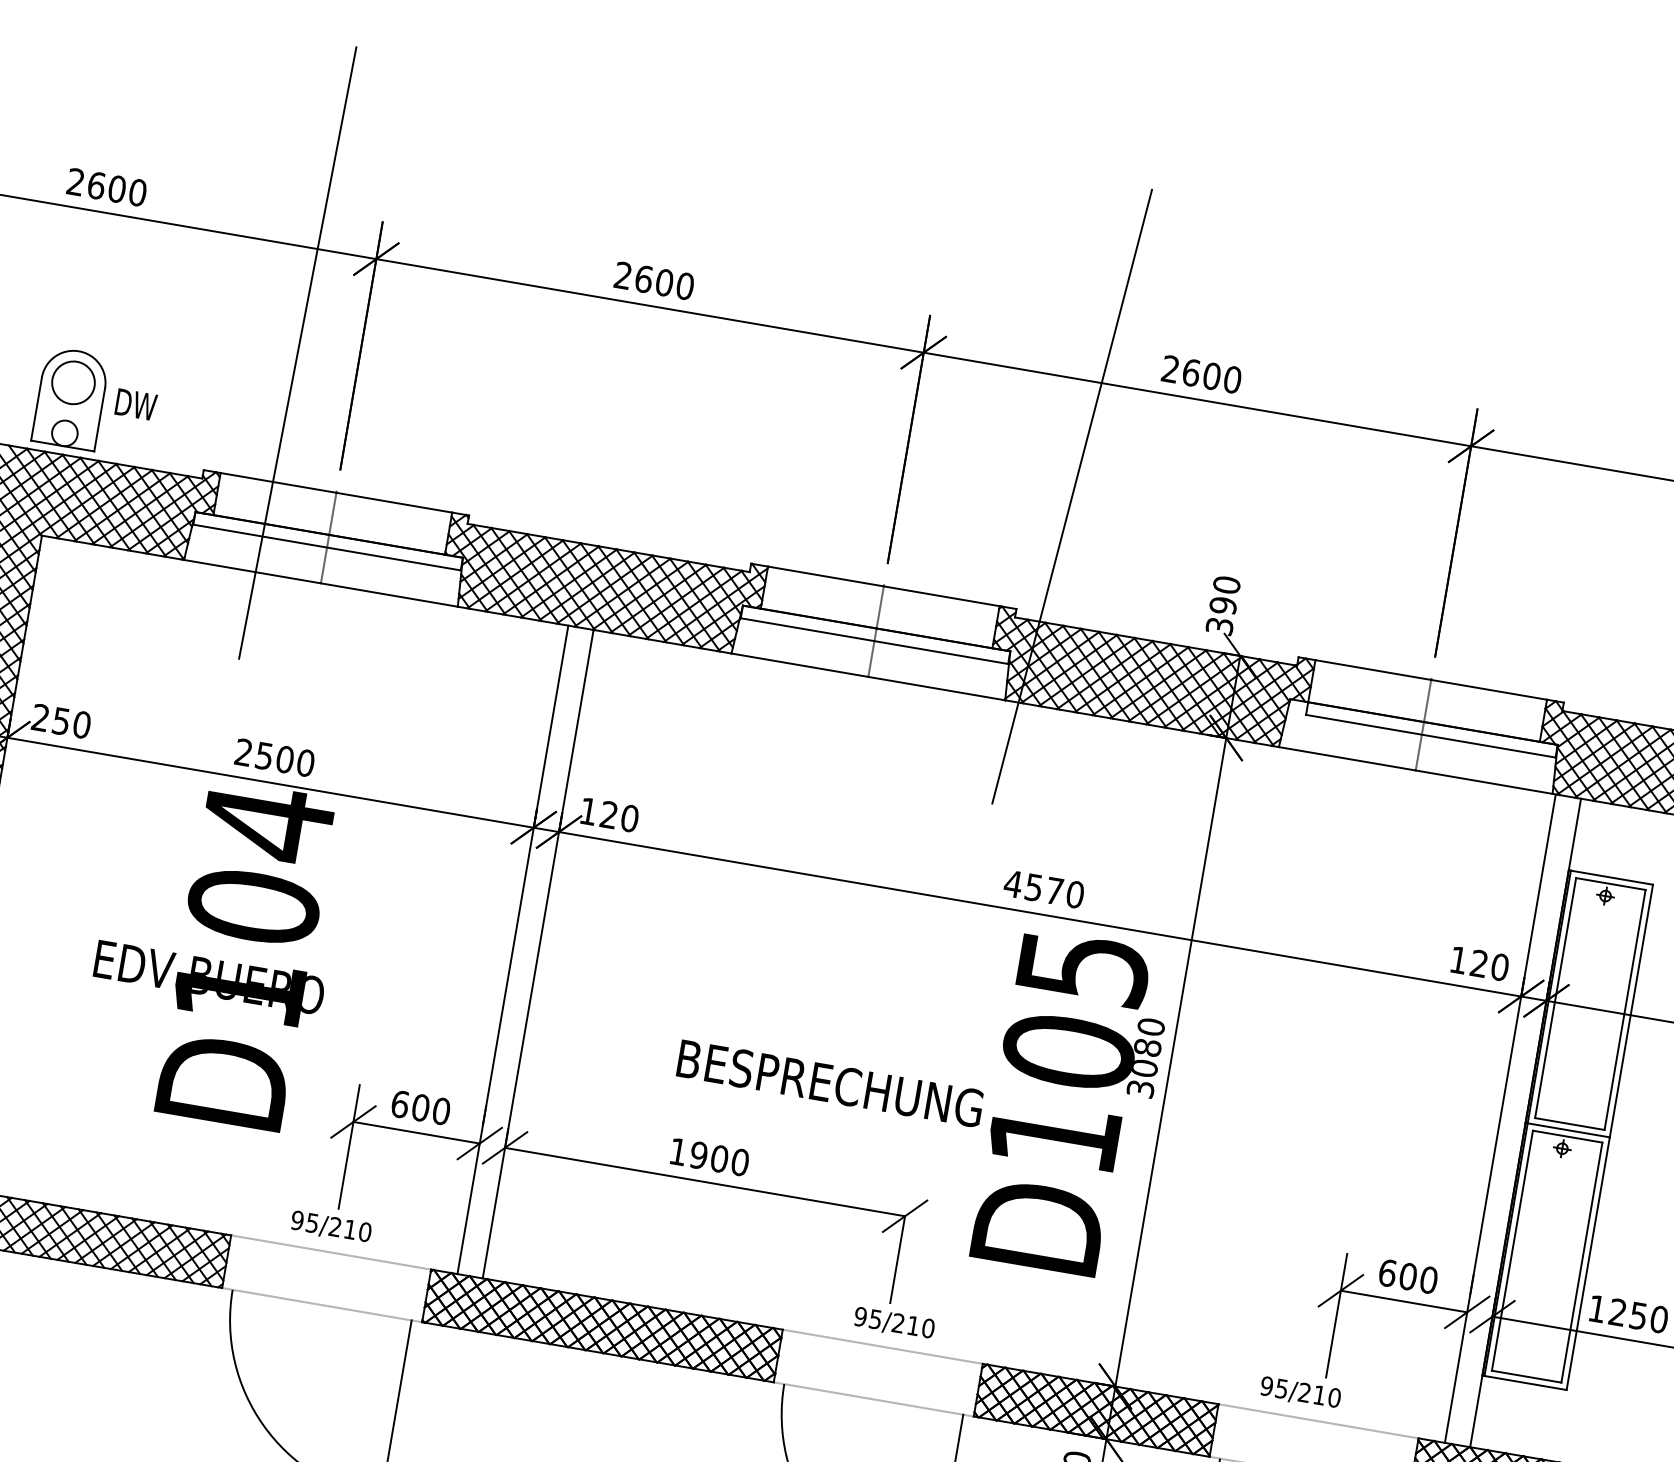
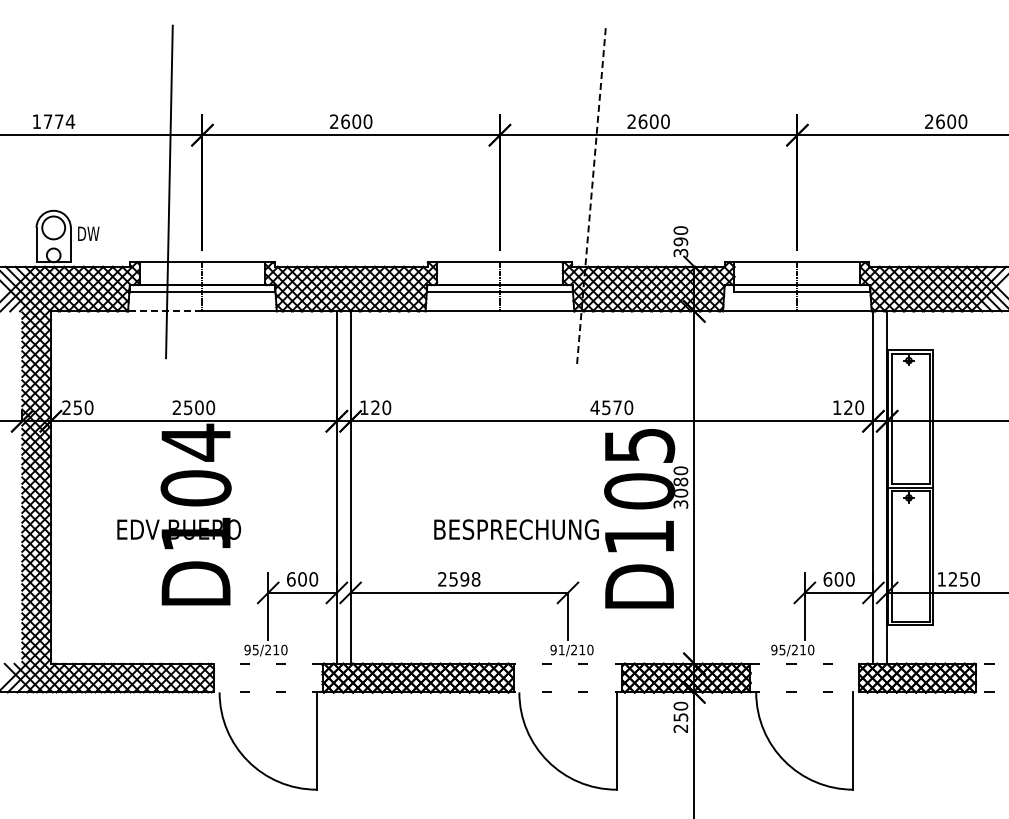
text: (106, 186) -> (53, 121), 2600 -> 1774
line: (1072, 497) -> (591, 198), solid -> dashed
line: (251, 571) -> (164, 311), solid -> dashed
text: (709, 1157) -> (459, 579), 1900 -> 2598
text: (875, 1318) -> (561, 649), 95/210 -> 91/210

